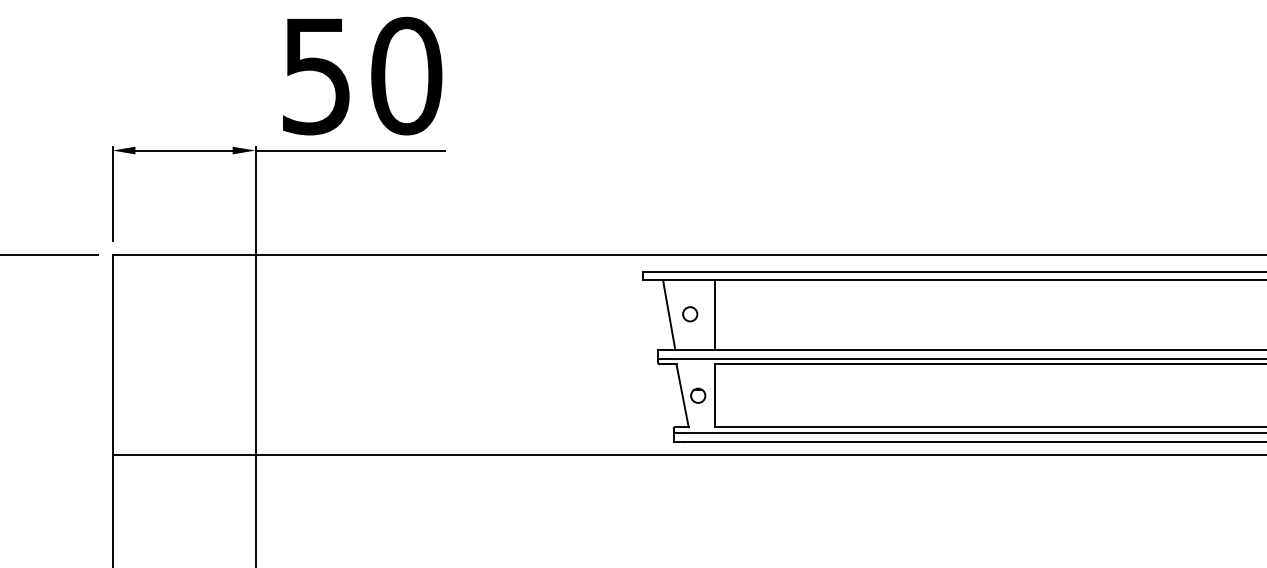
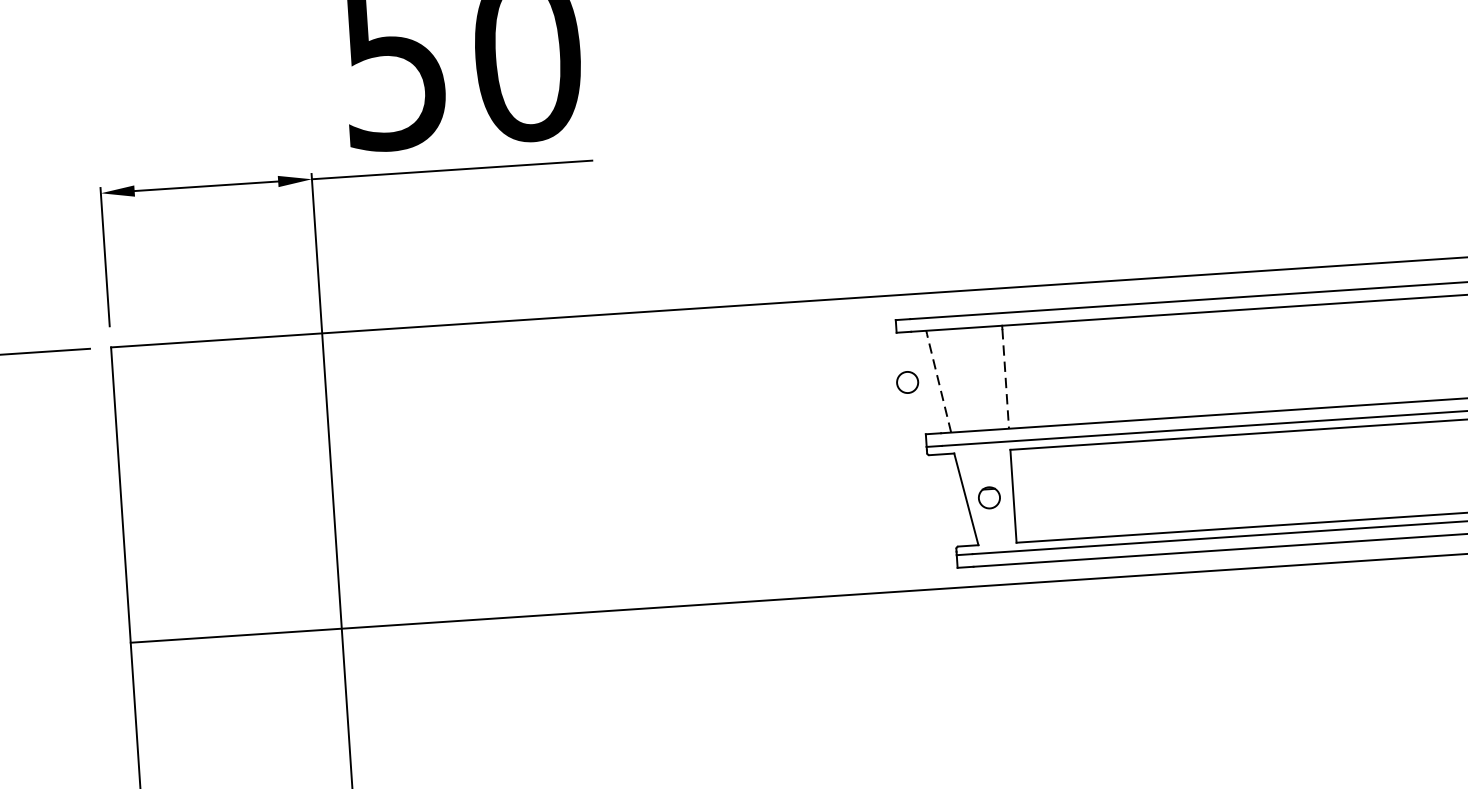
circle: (690, 314) -> (908, 382), moved
line: (669, 315) -> (939, 382), solid -> dashed
line: (714, 316) -> (1005, 379), solid -> dashed

